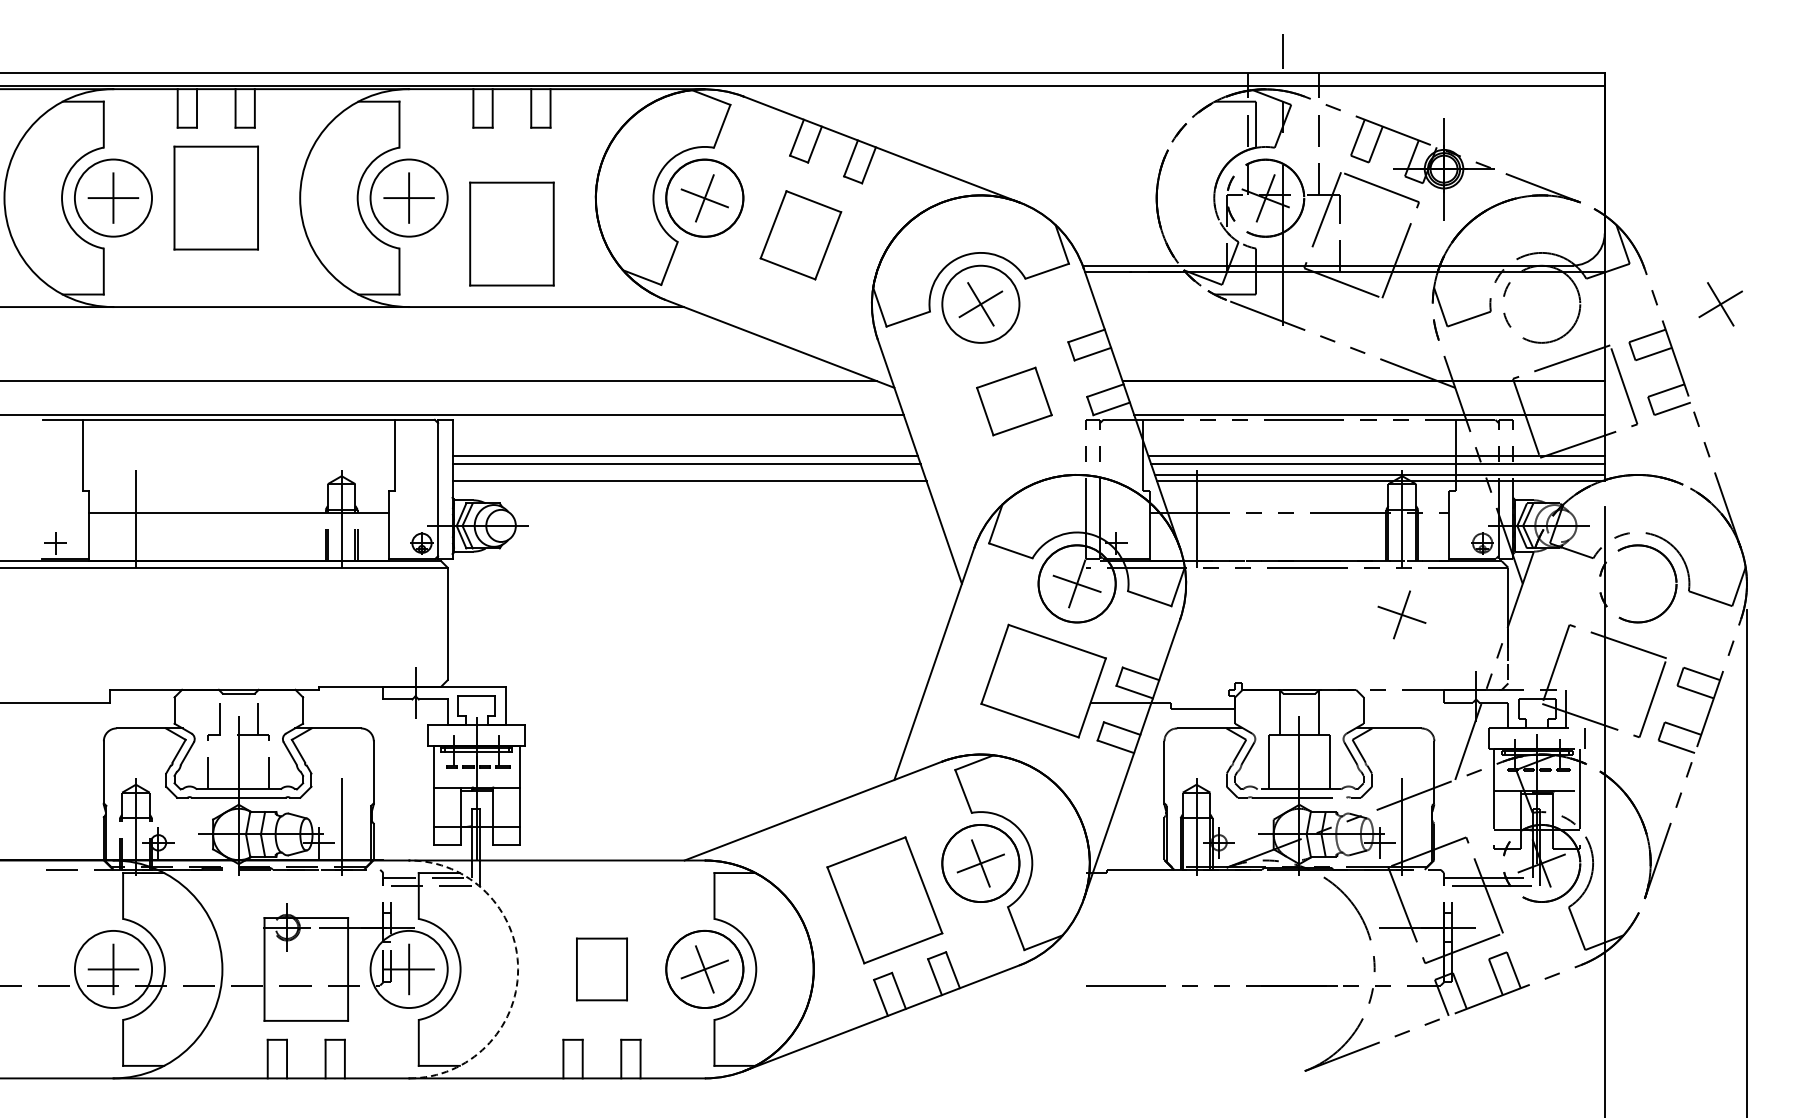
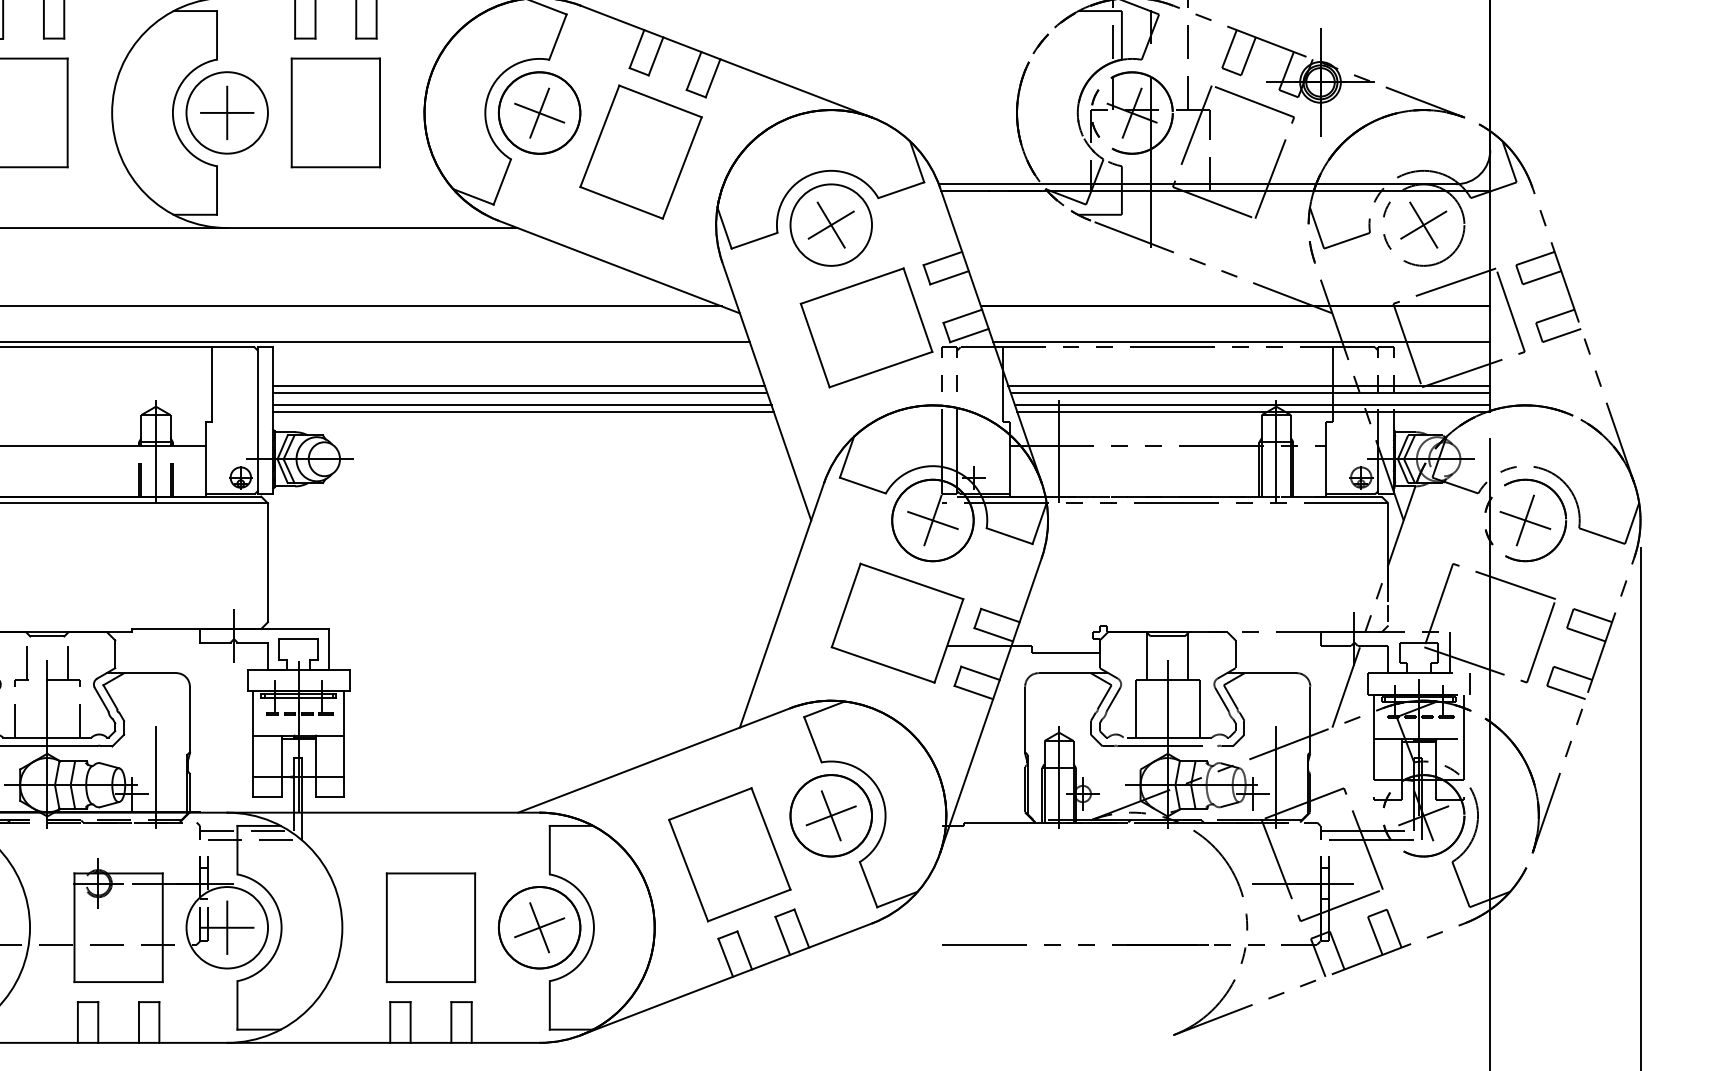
part: (511, 233) -> (335, 112), moved
part: (800, 235) -> (640, 152), size x1.43
part: (1720, 304) -> (1423, 225), moved
part: (1014, 401) -> (866, 327), size x1.67
line: (688, 474) -> (522, 404), added
part: (1401, 614) -> (1524, 520), moved
arc: (518, 969) -> (342, 927), dashed -> solid
part: (601, 969) -> (430, 927), size x1.67

